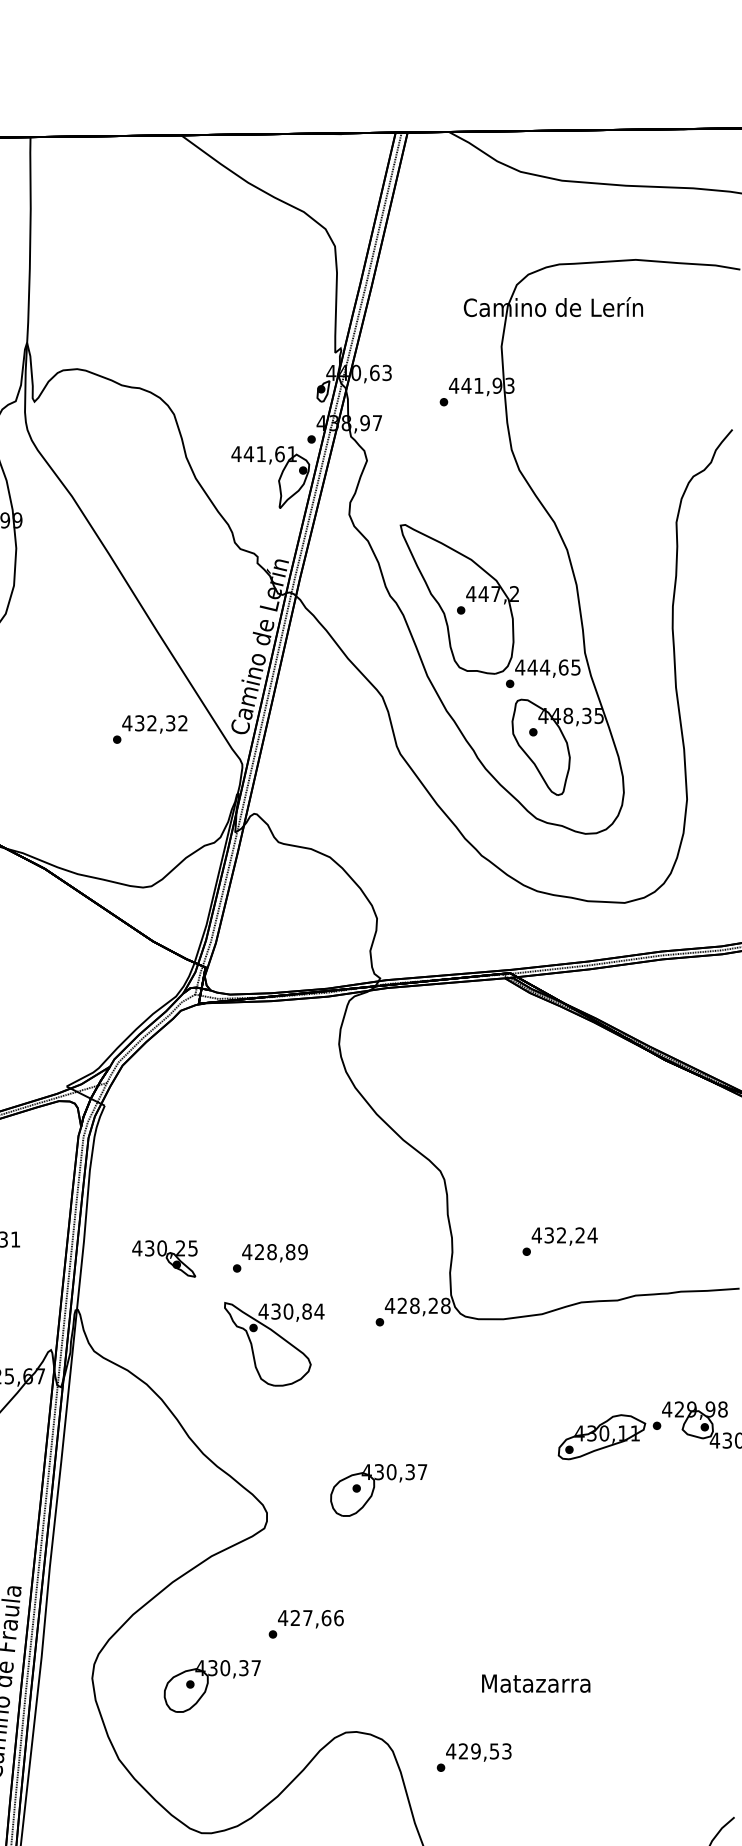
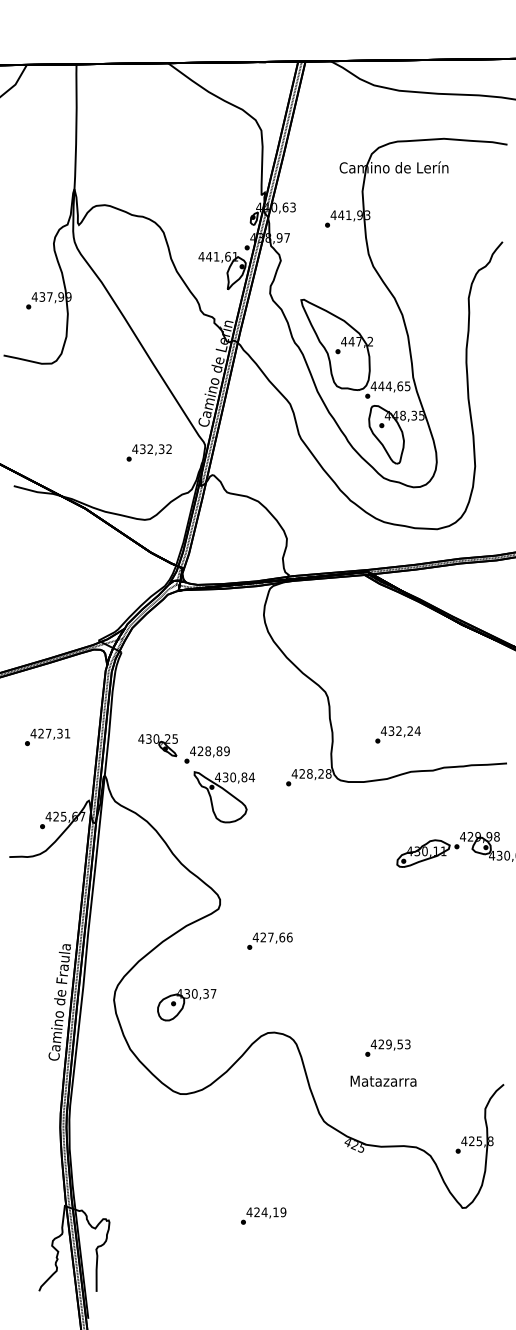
text: (149, 728) -> (148, 452), moved
text: (269, 1257) -> (206, 754), moved
part: (377, 1491) -> (287, 886), removed
text: (305, 1623) -> (269, 940), moved
text: (536, 1682) -> (383, 1080), moved
text: (473, 1756) -> (387, 1047), moved

